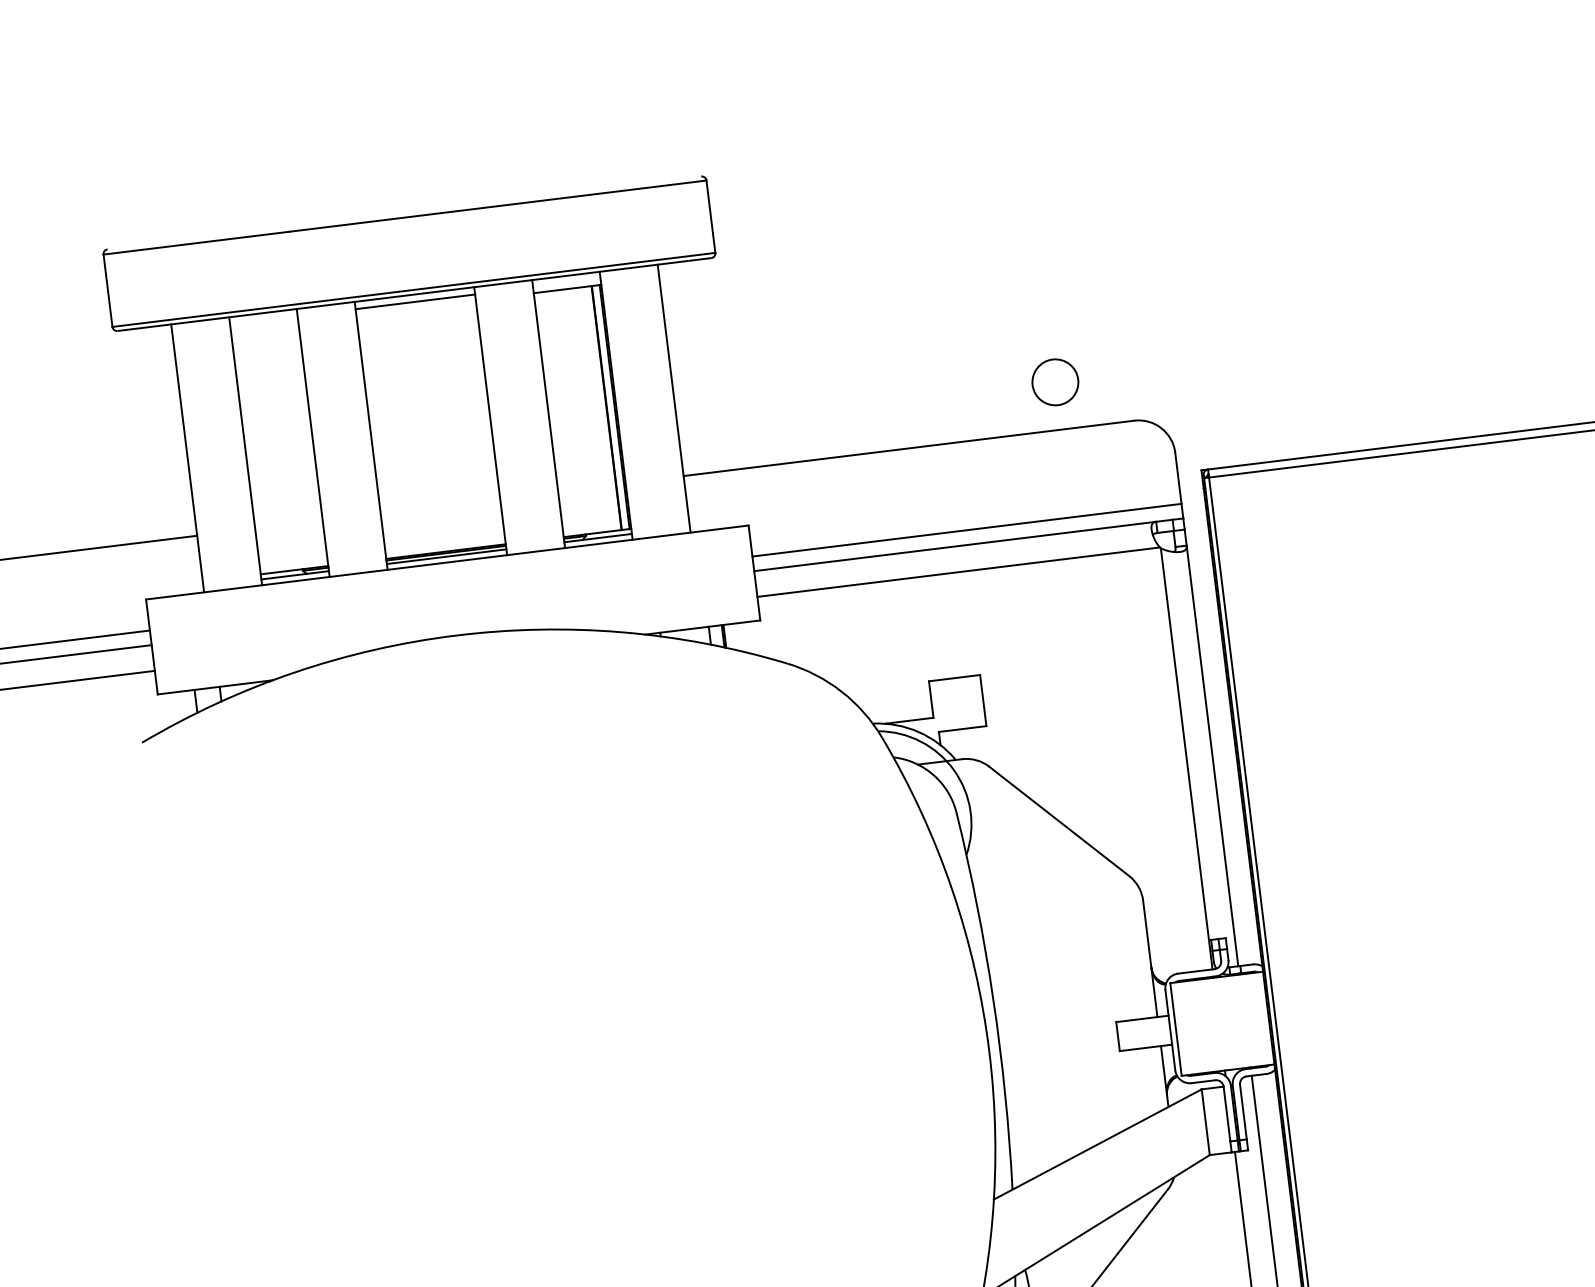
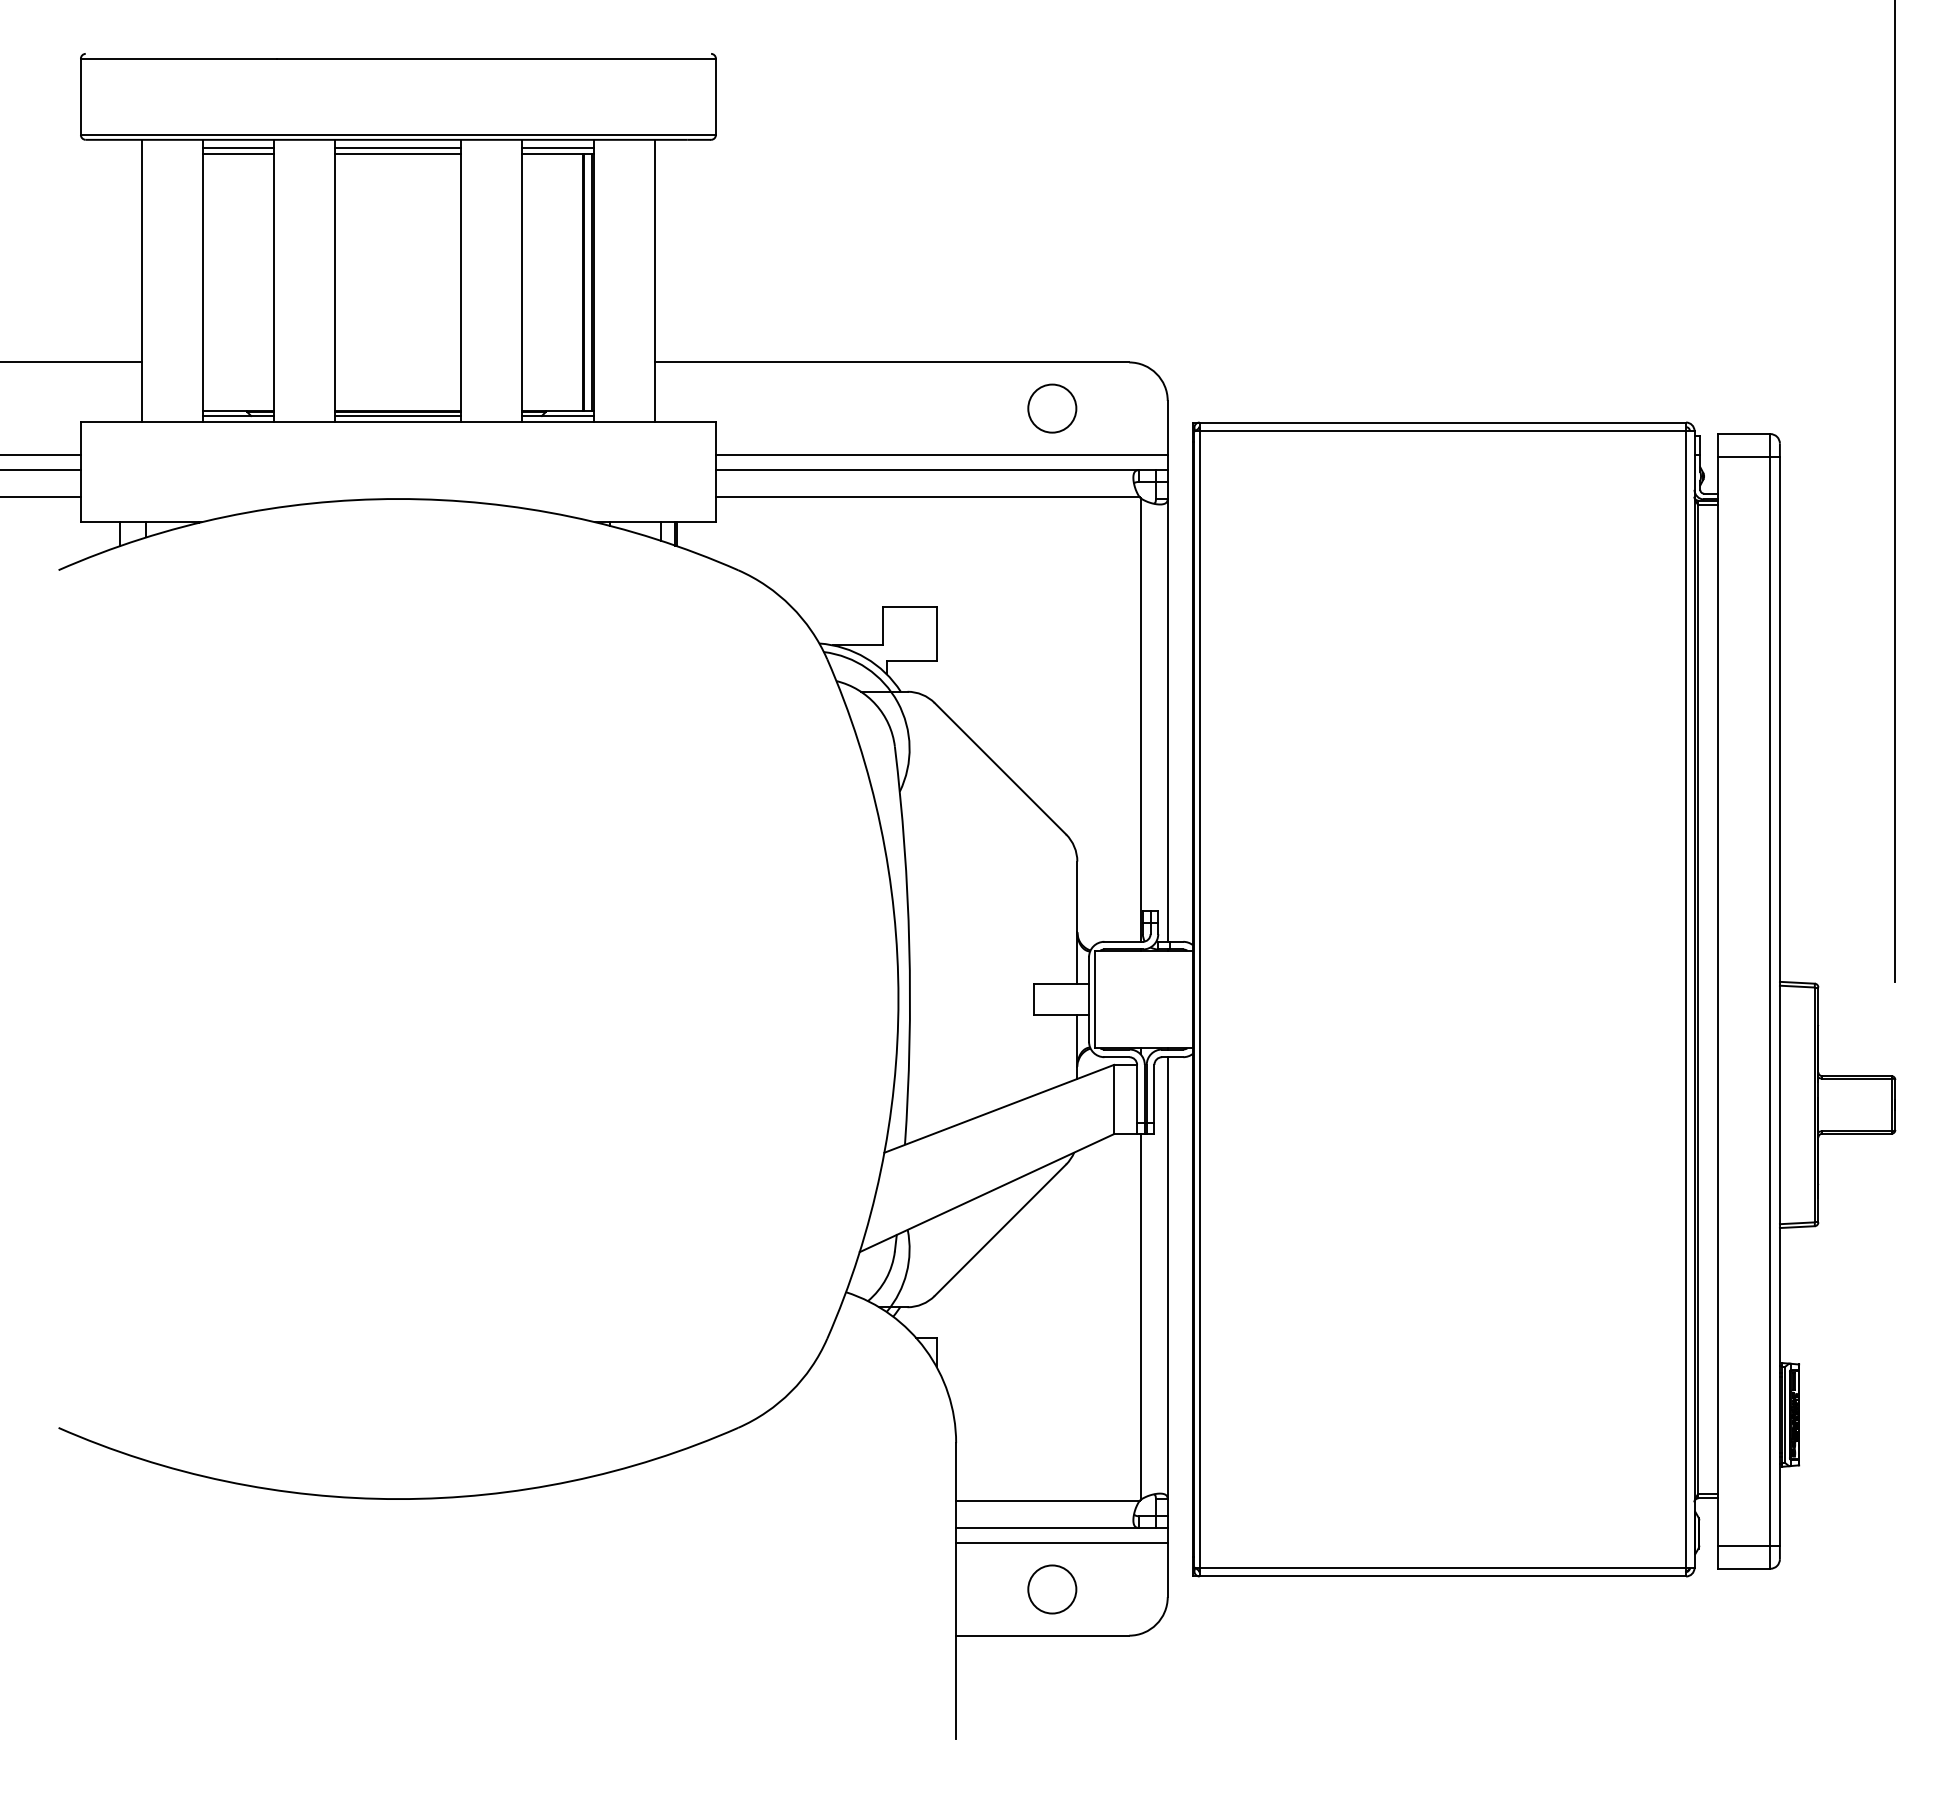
line: (566, 283) -> (557, 147), added
line: (416, 307) -> (398, 153), added
line: (263, 320) -> (238, 147), added
line: (264, 326) -> (238, 153), added
circle: (1055, 382) -> (1052, 408), moved

